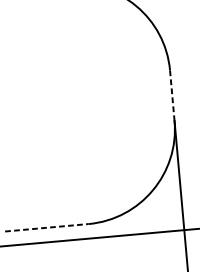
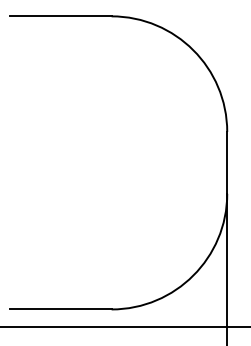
line: (172, 95) -> (227, 162), dashed -> solid
line: (46, 227) -> (60, 309), dashed -> solid

